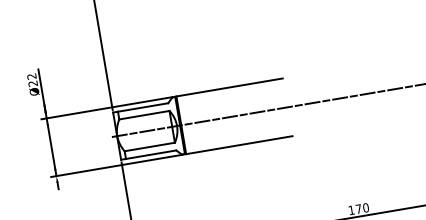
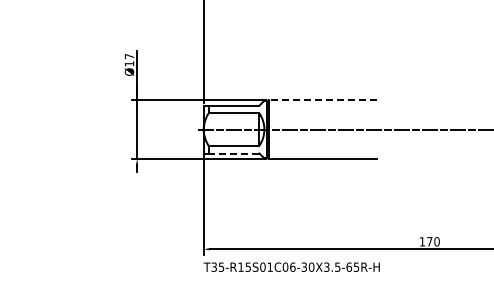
text: (32, 80) -> (129, 60), Ø22 -> Ø17
line: (229, 87) -> (322, 100), solid -> dashed
line: (150, 154) -> (233, 153), solid -> dashed

